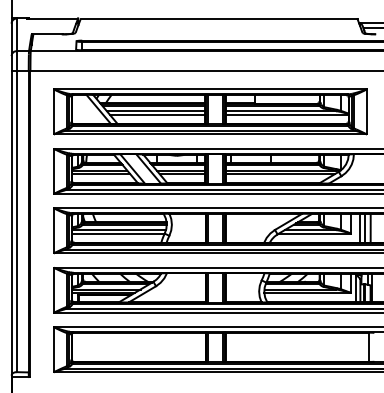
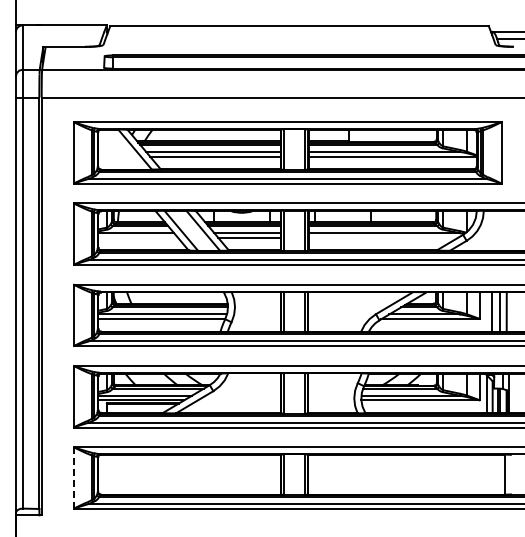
line: (101, 173) -> (138, 237), removed
line: (279, 173) -> (382, 237), removed
line: (53, 349) -> (73, 477), solid -> dashed

